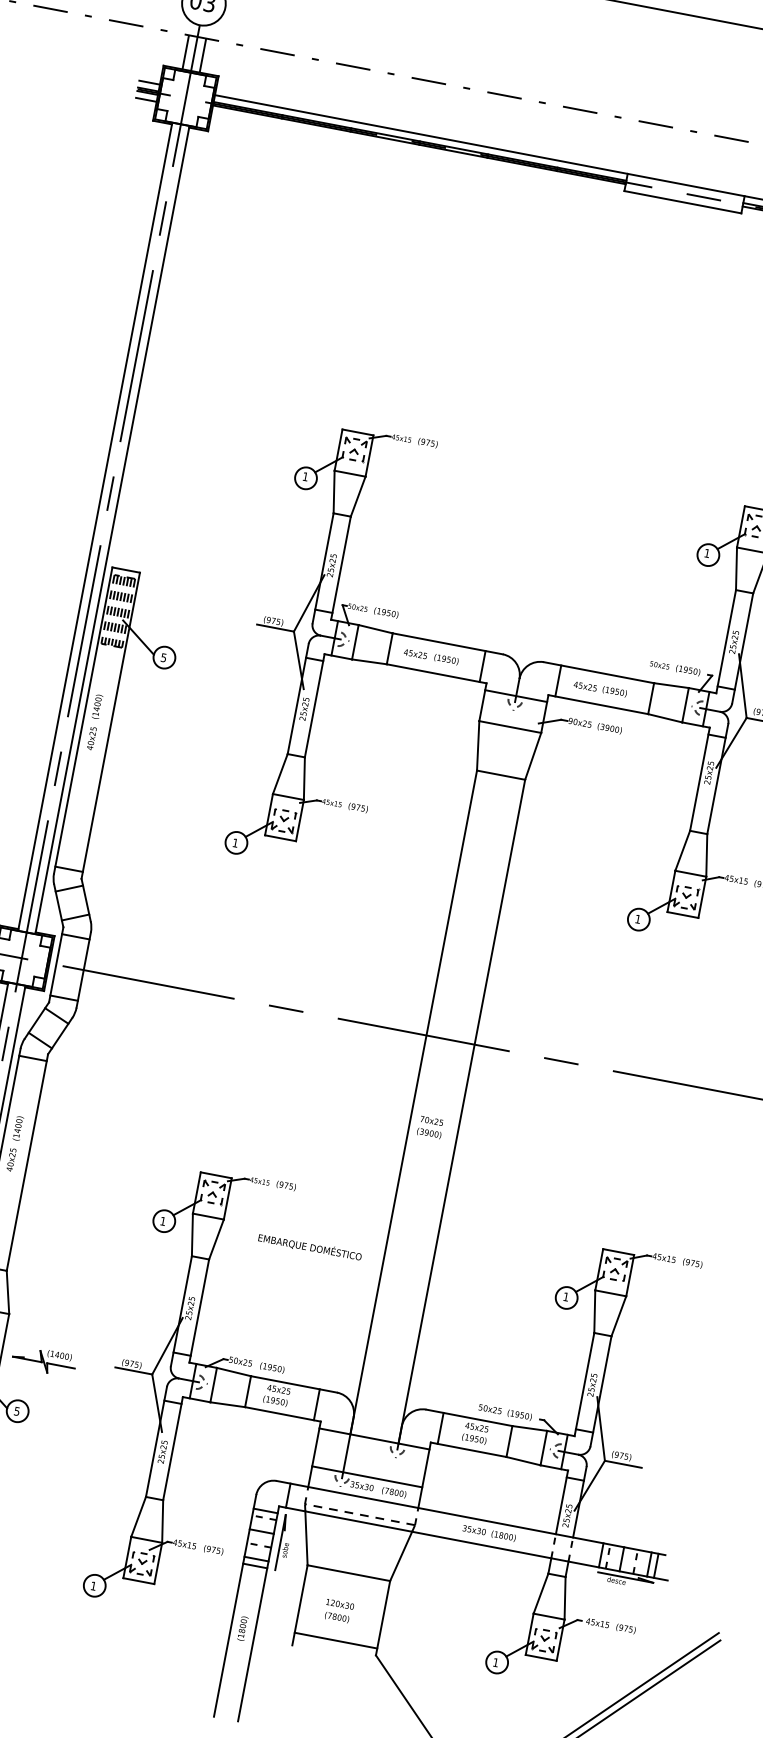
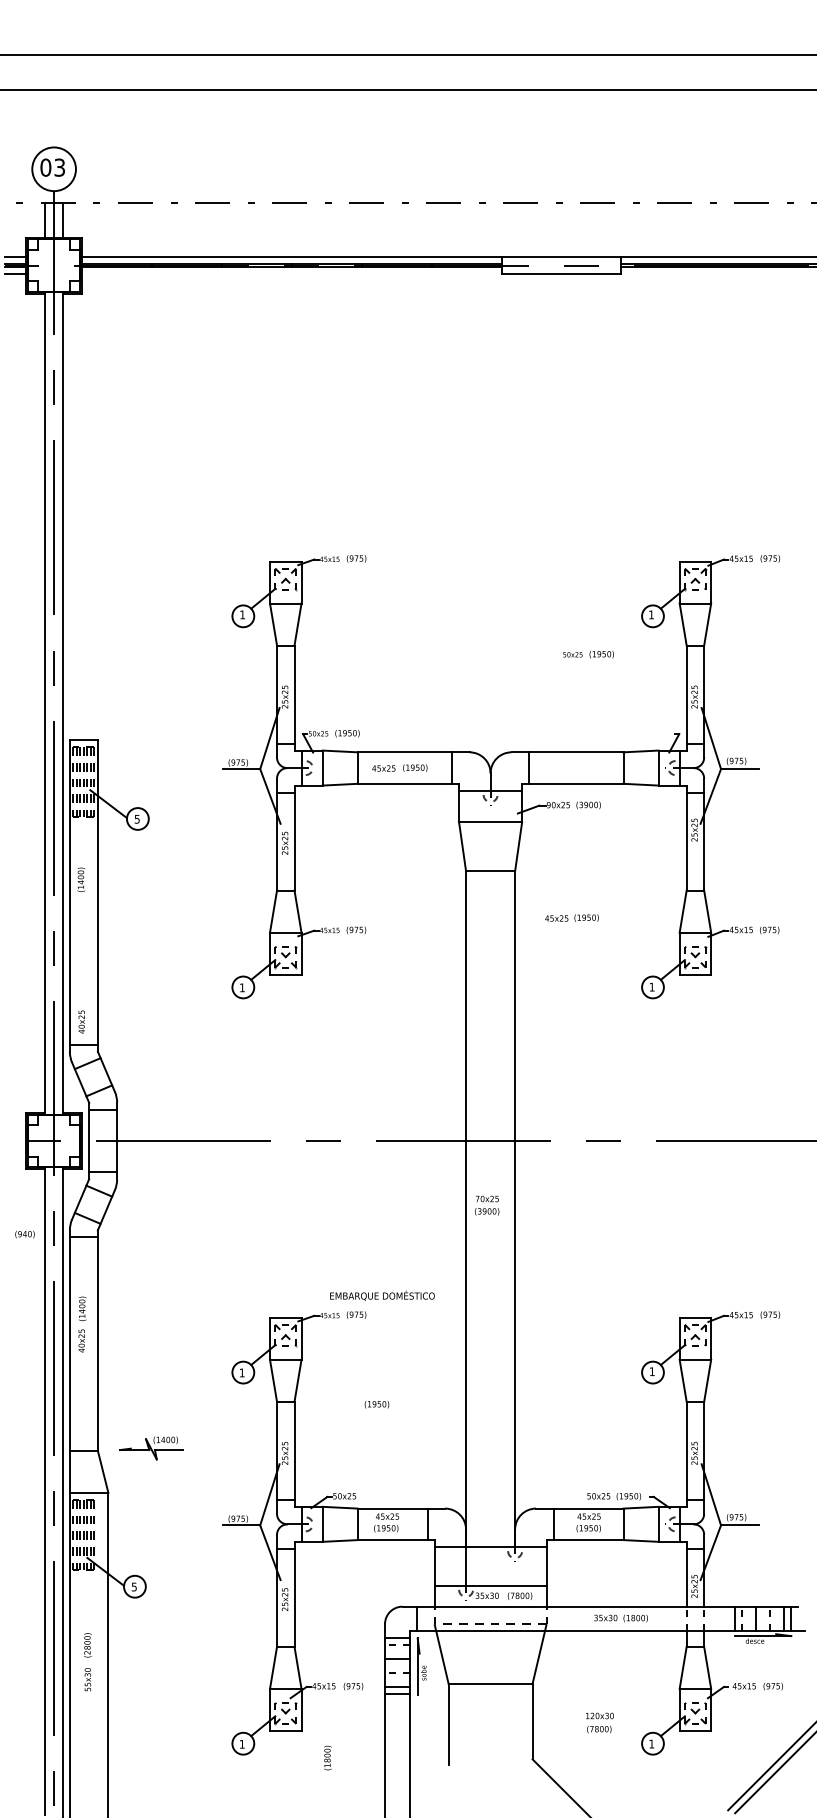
text: (675, 668) -> (588, 654), moved
text: (600, 688) -> (571, 917), moved
text: (91, 737) -> (81, 1021), moved
text: (430, 1127) -> (487, 1205), moved
text: (310, 1246) -> (382, 1295), moved
part: (44, 1361) -> (151, 1448), moved
text: (271, 1367) -> (376, 1404), moved
text: (338, 1610) -> (599, 1722), moved
text: (242, 1628) -> (327, 1758), moved
line: (335, 1640) -> (490, 1752), removed

